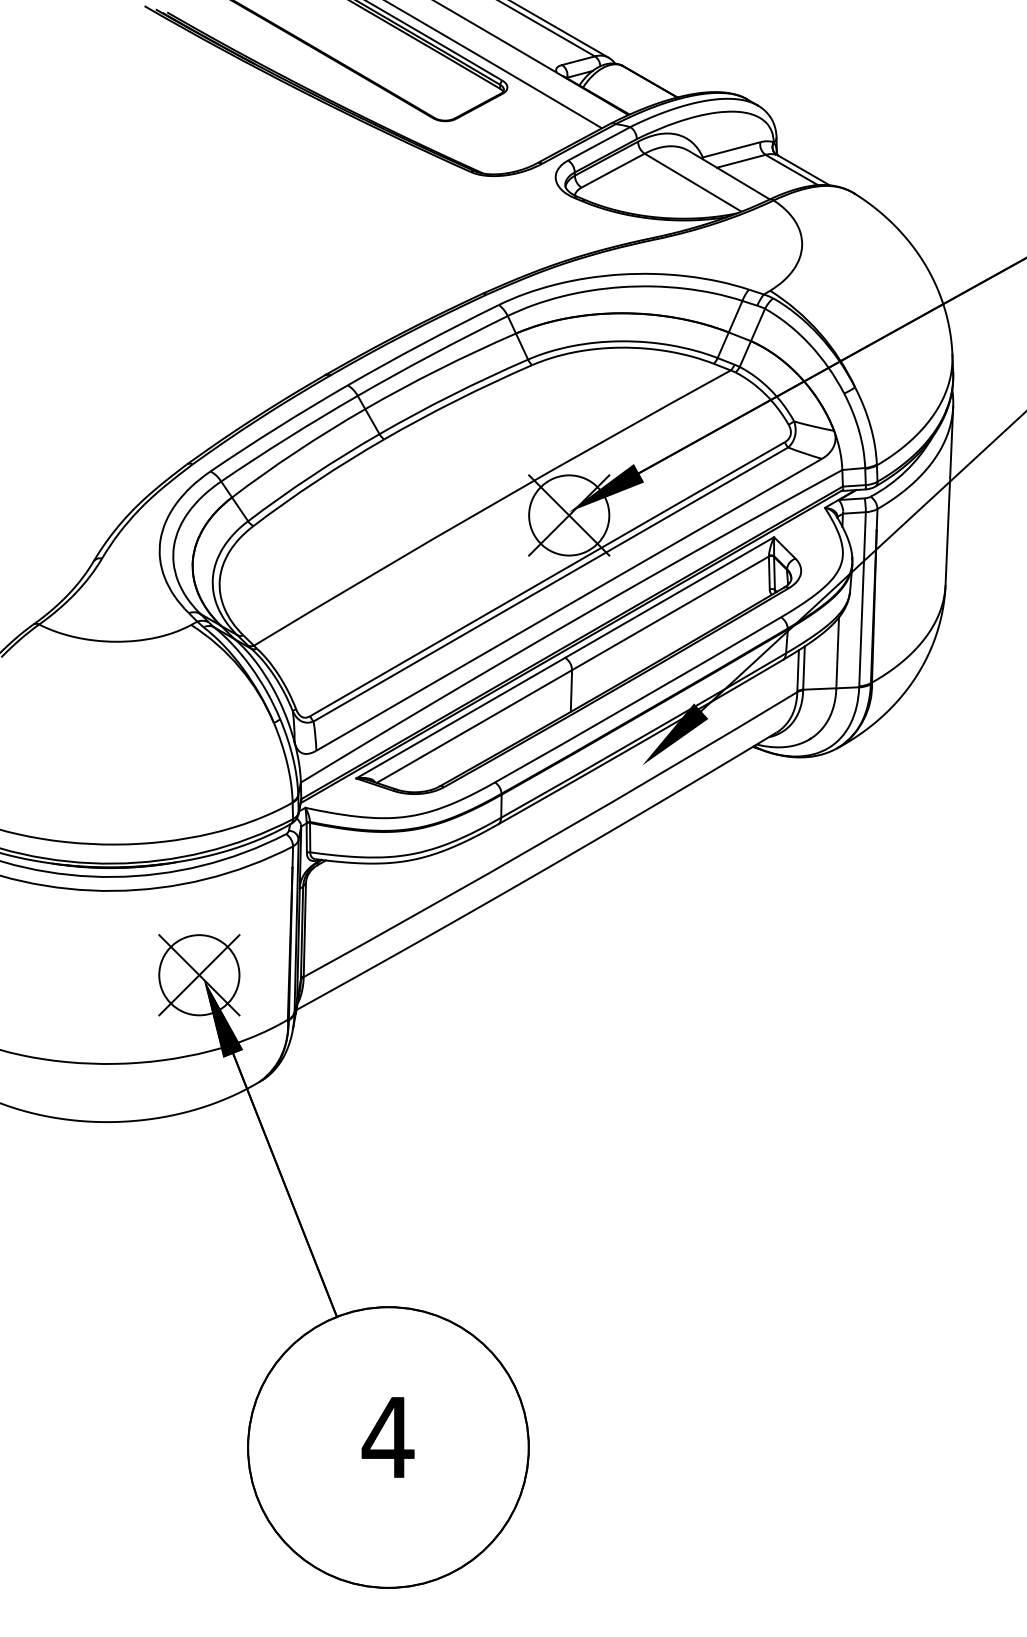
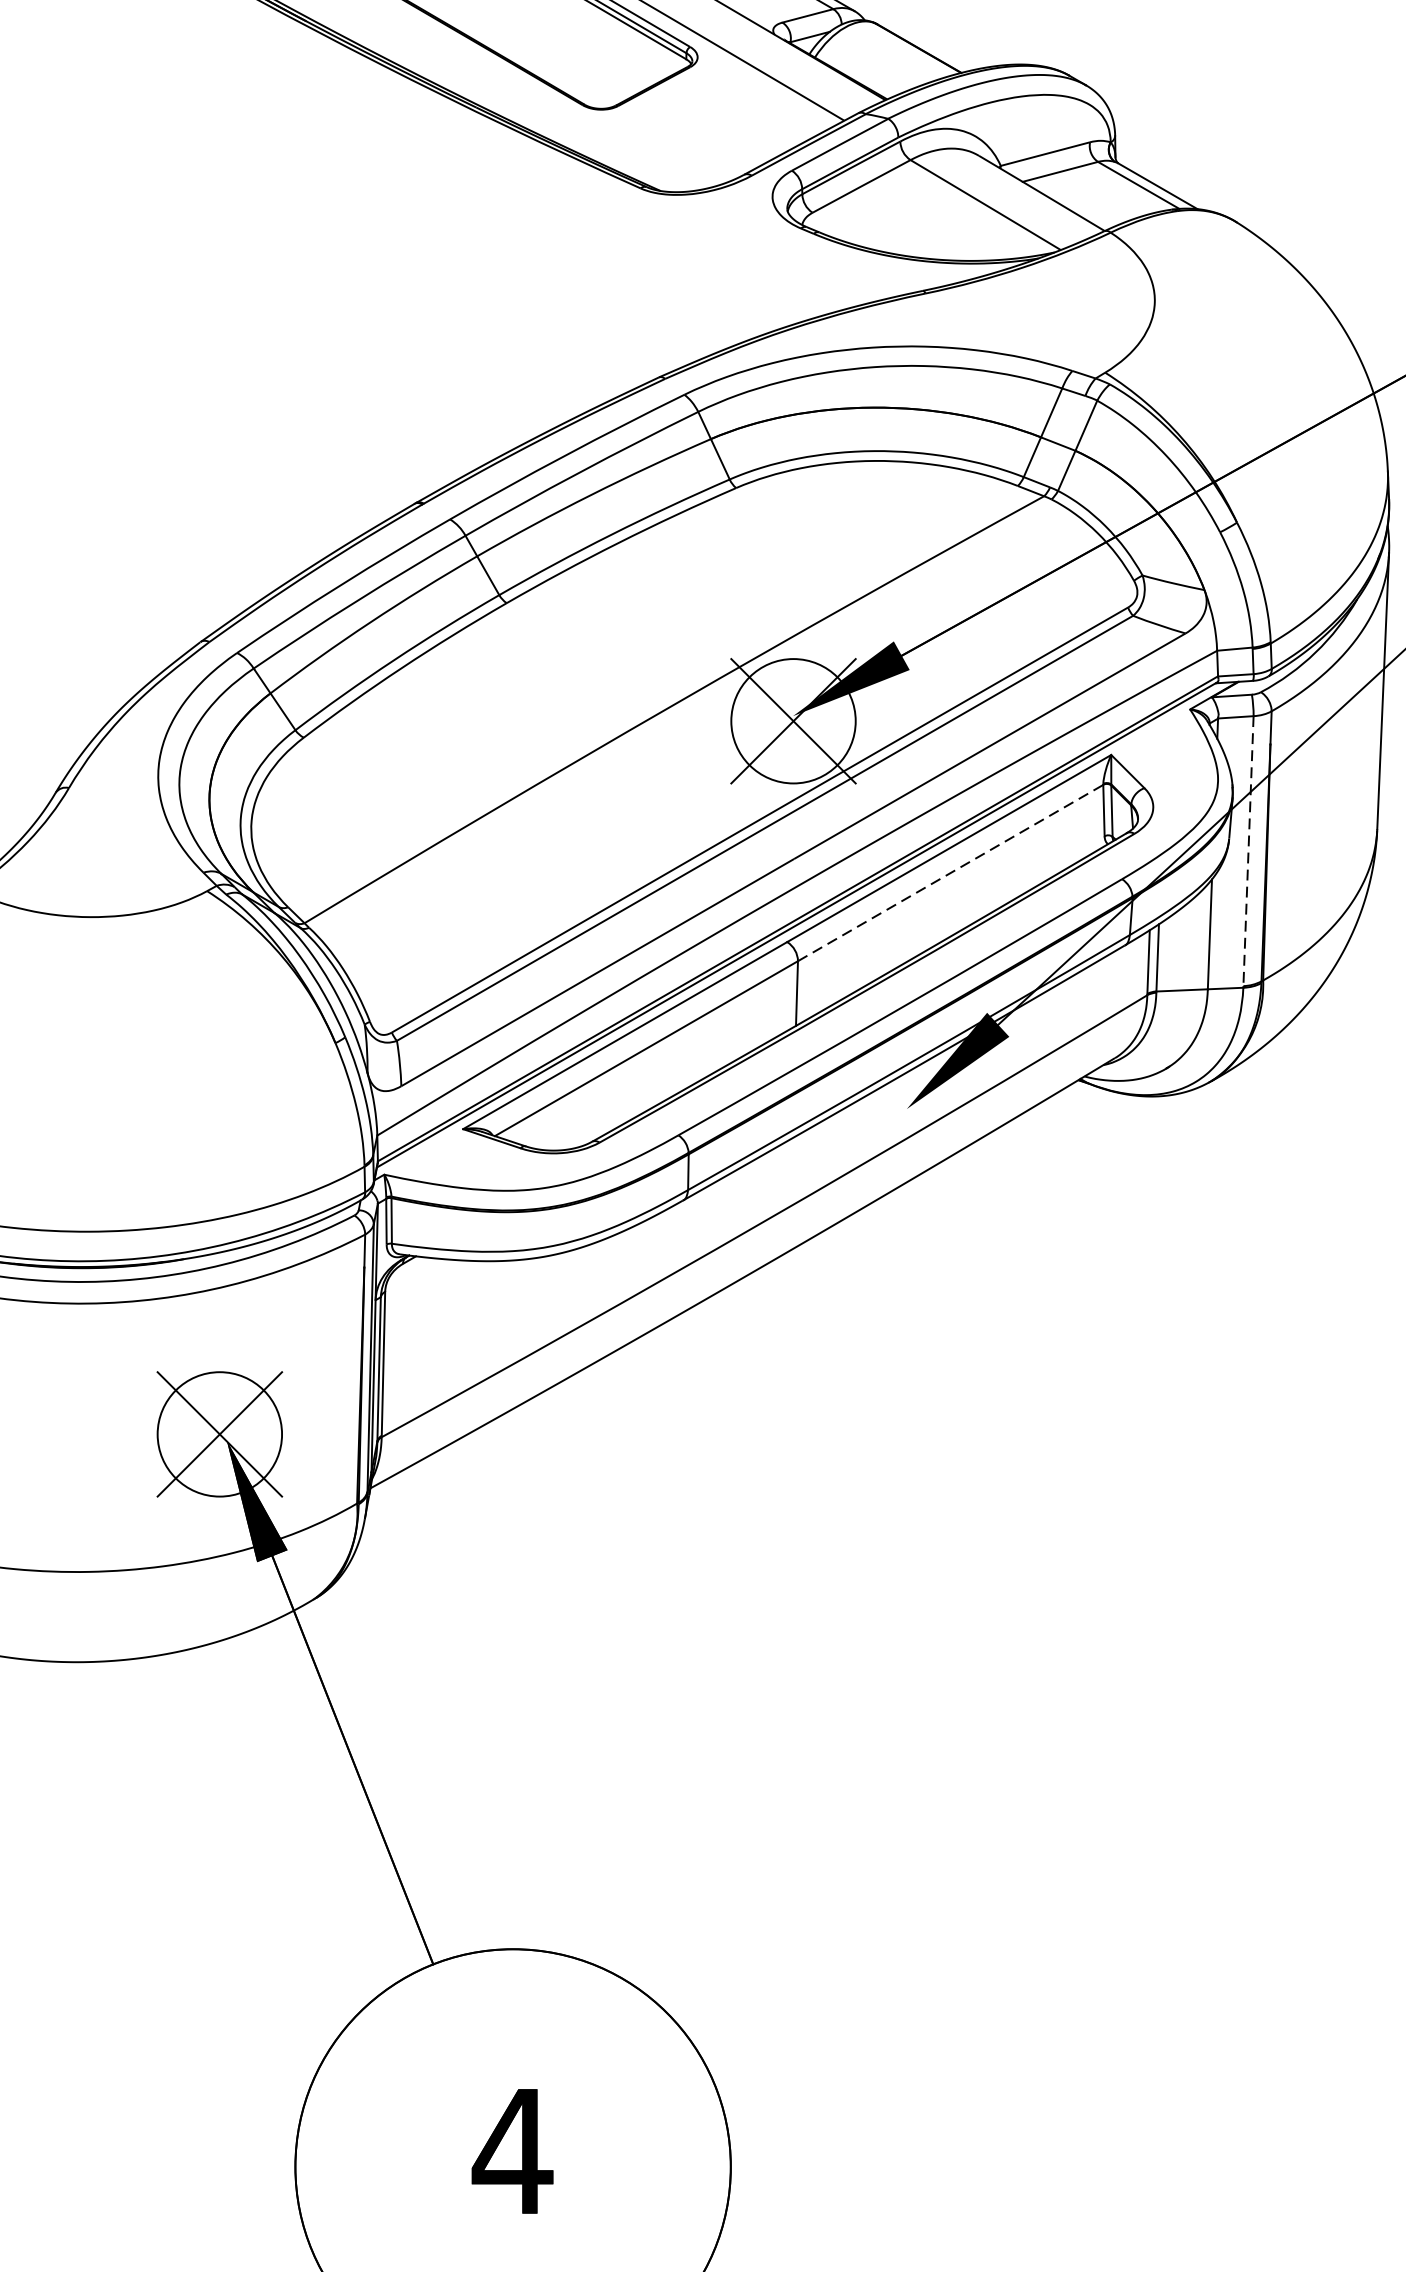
line: (862, 599) -> (1248, 851), solid -> dashed
line: (670, 613) -> (950, 873), solid -> dashed

